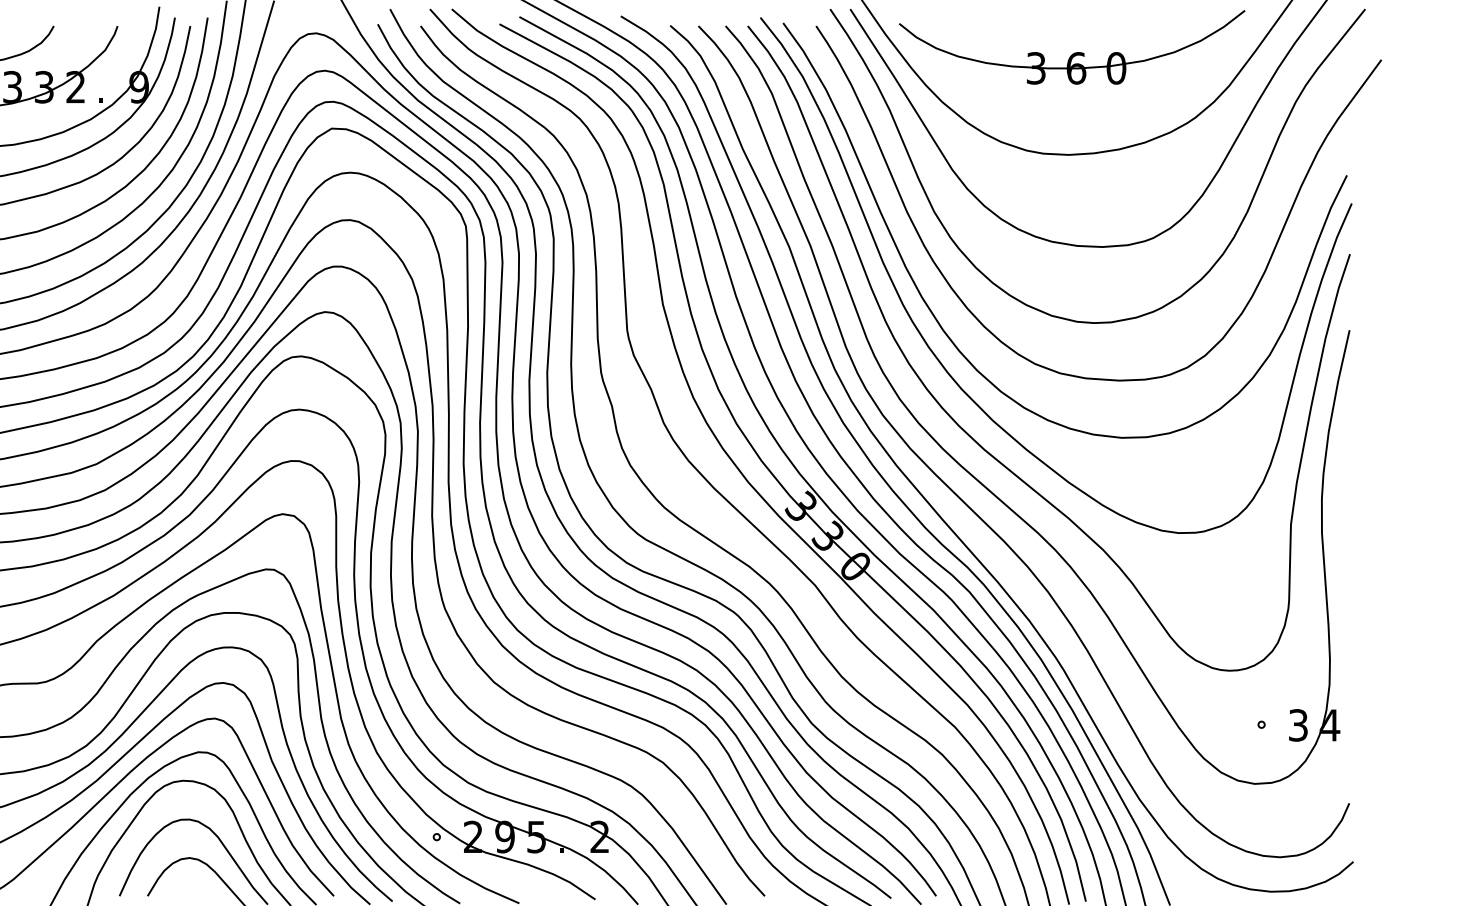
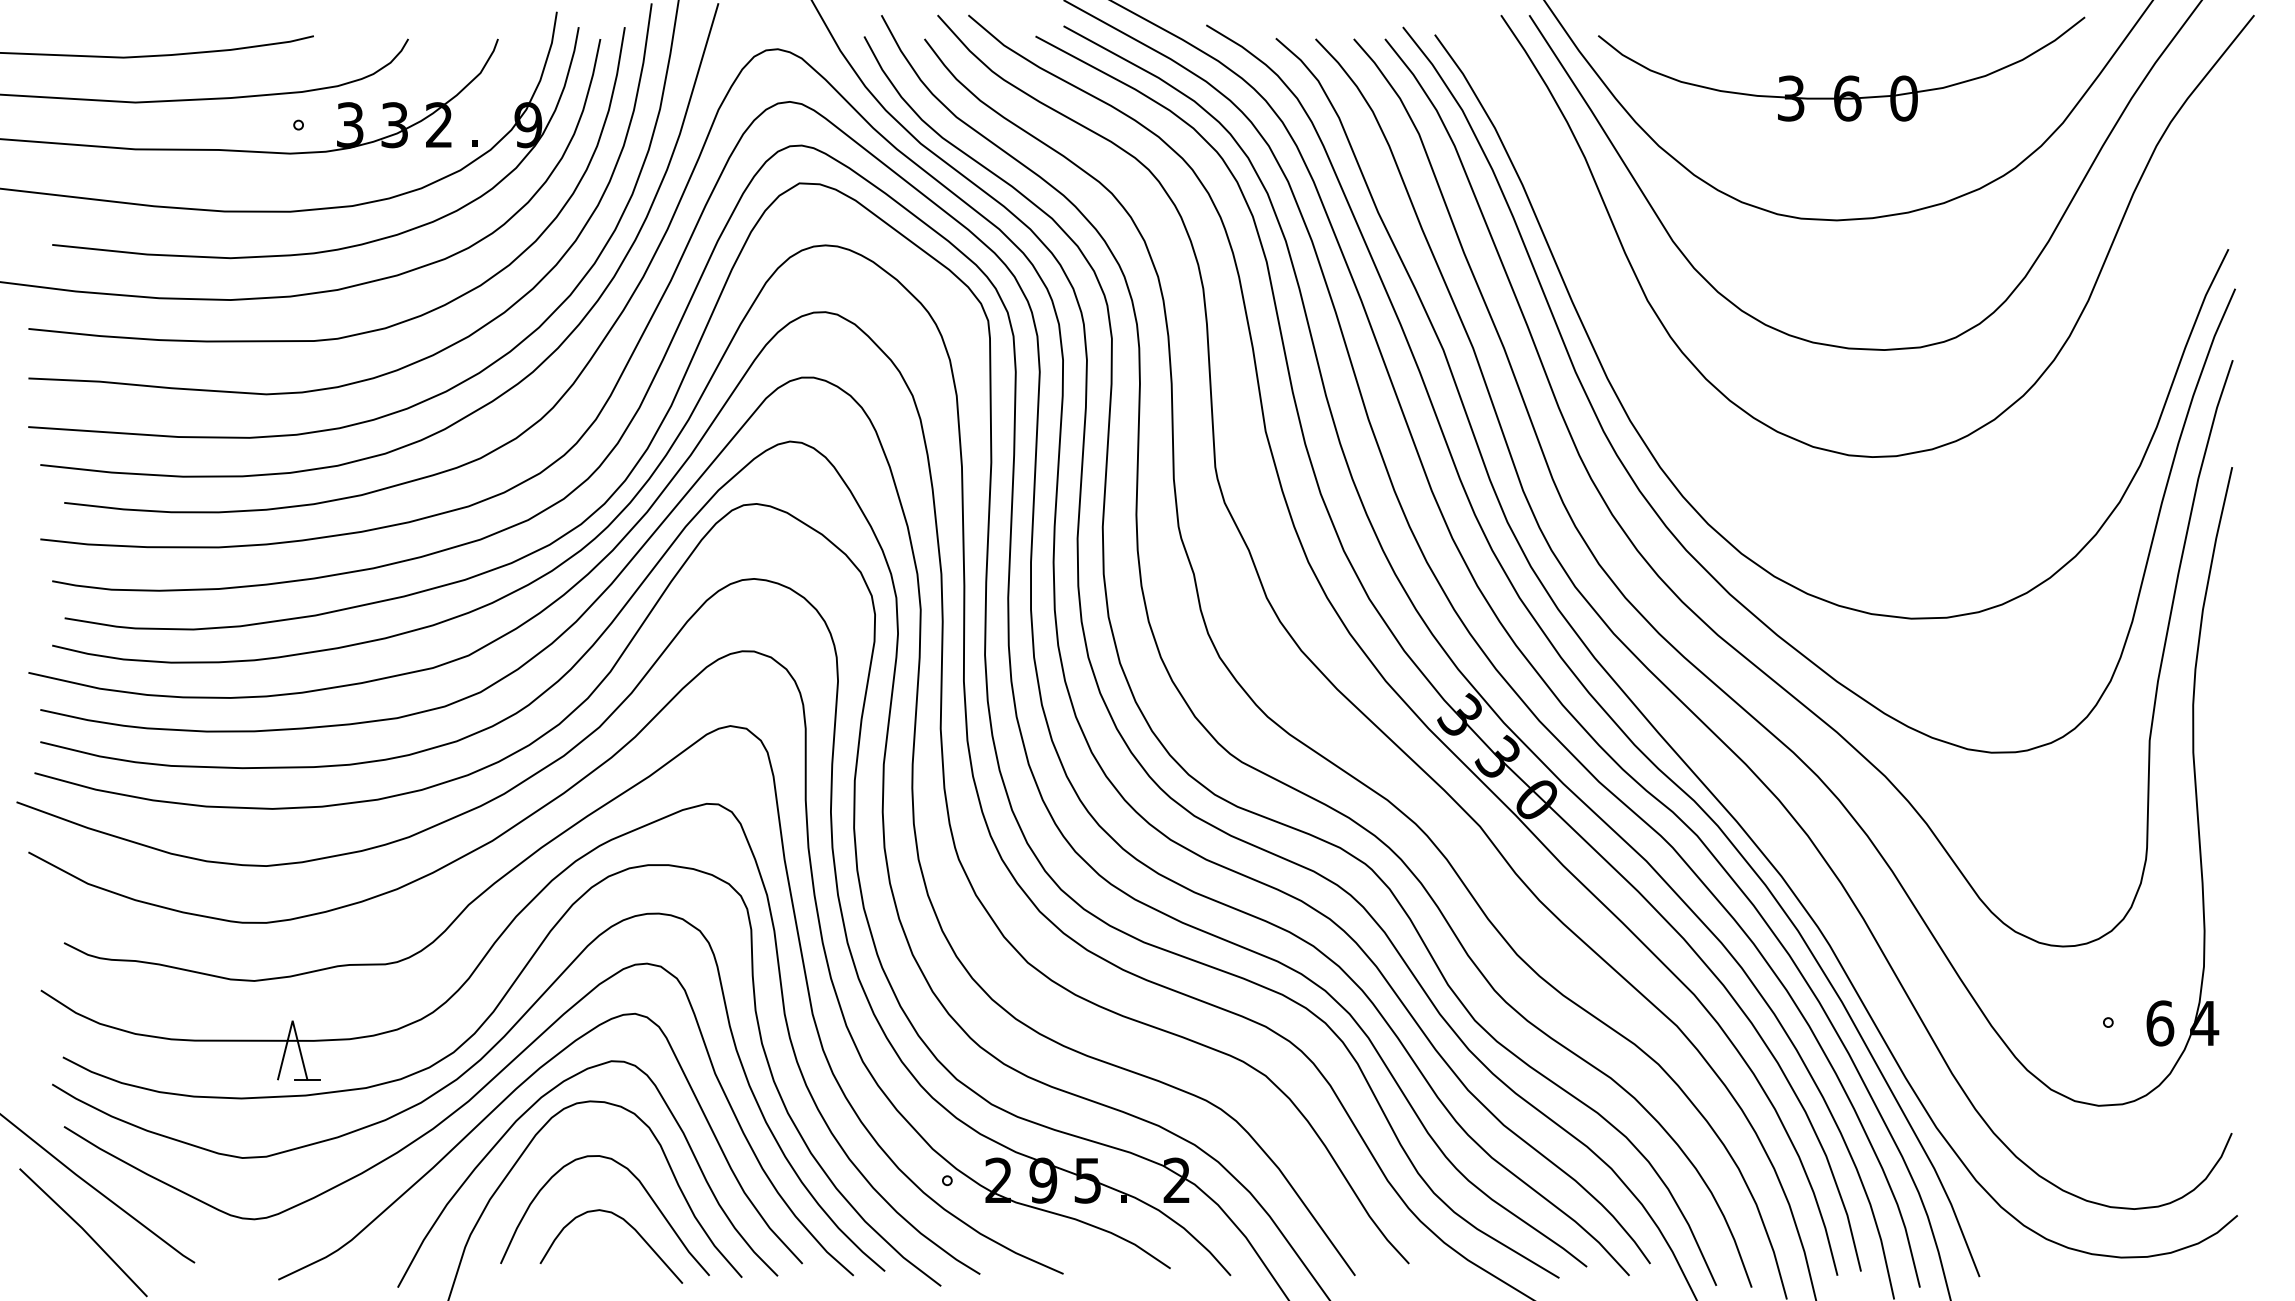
curve: (971, 311) -> (1700, 441), removed
text: (1298, 725) -> (2160, 1023), 3 -> 6

